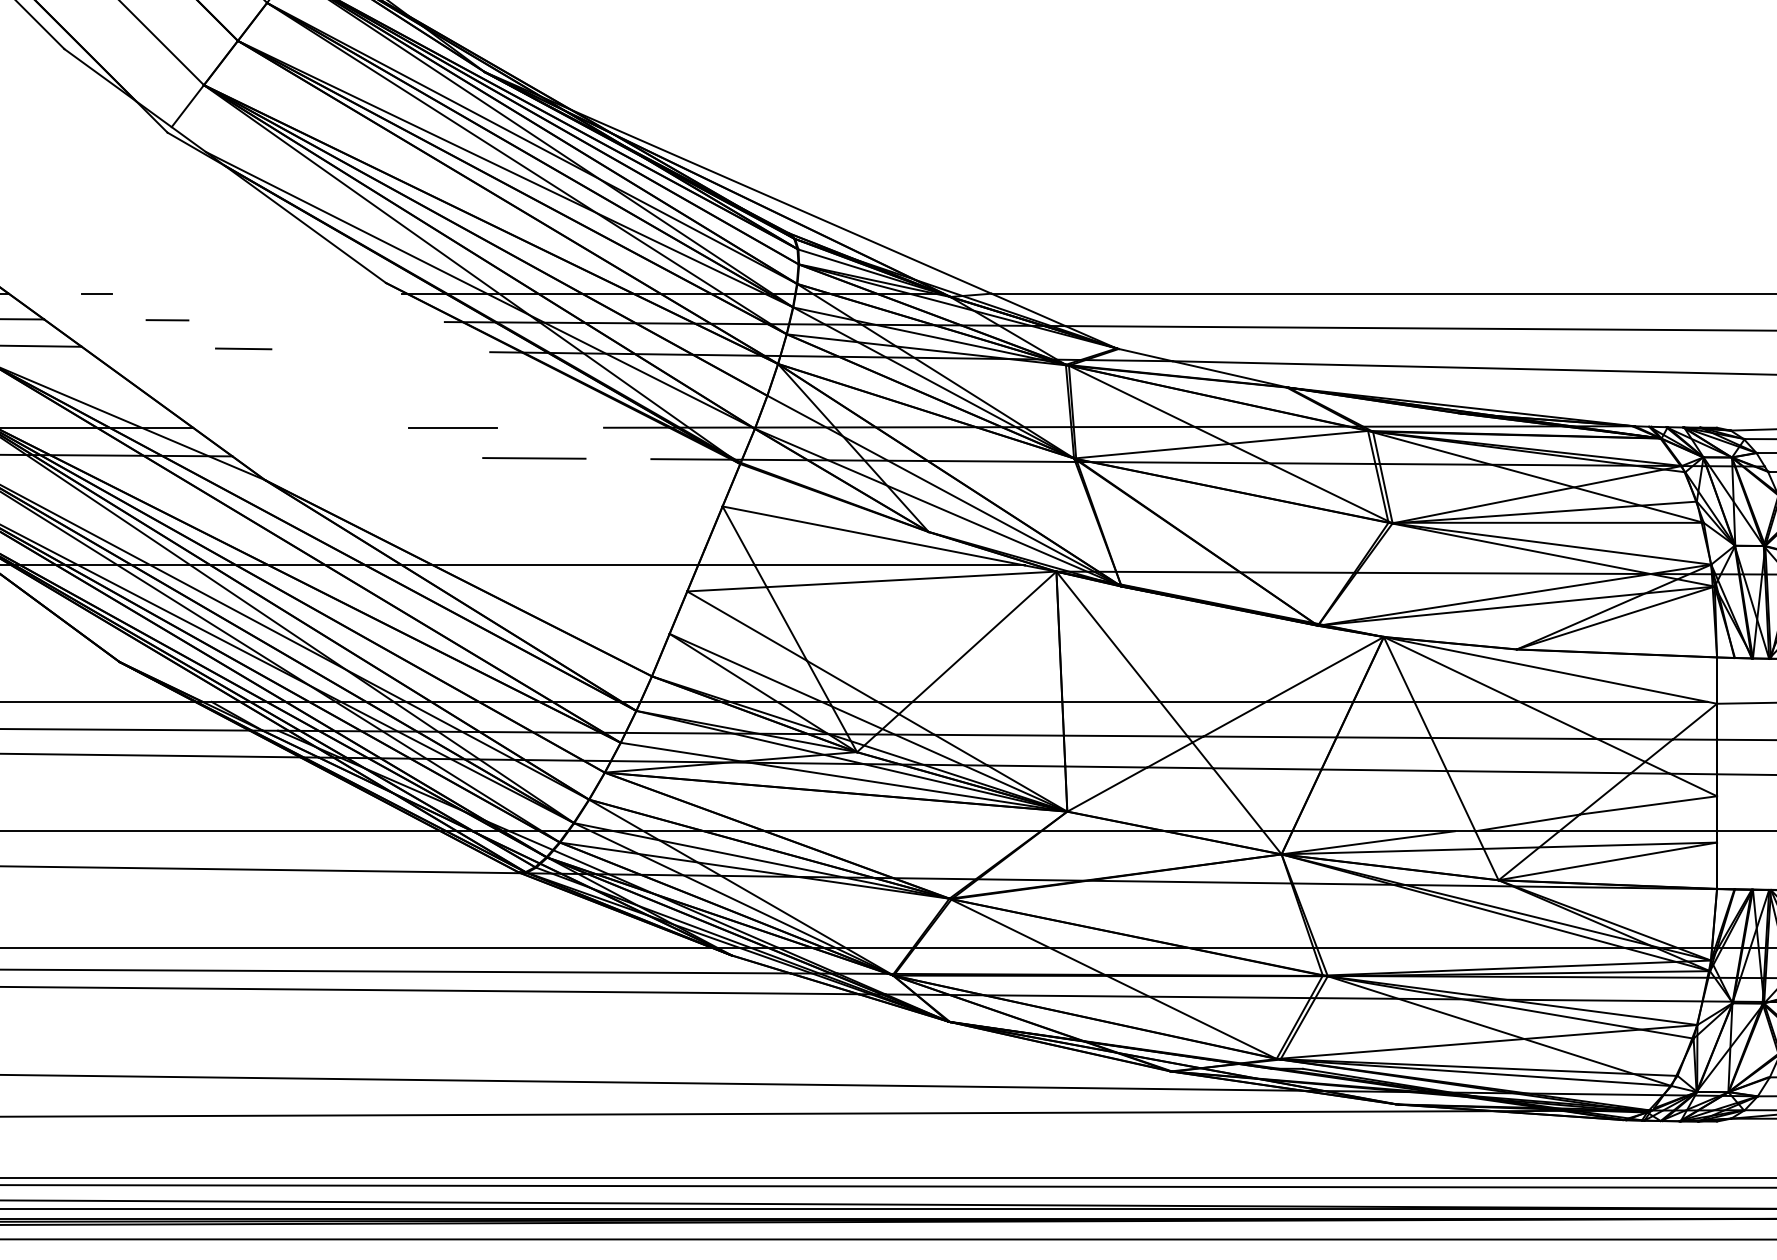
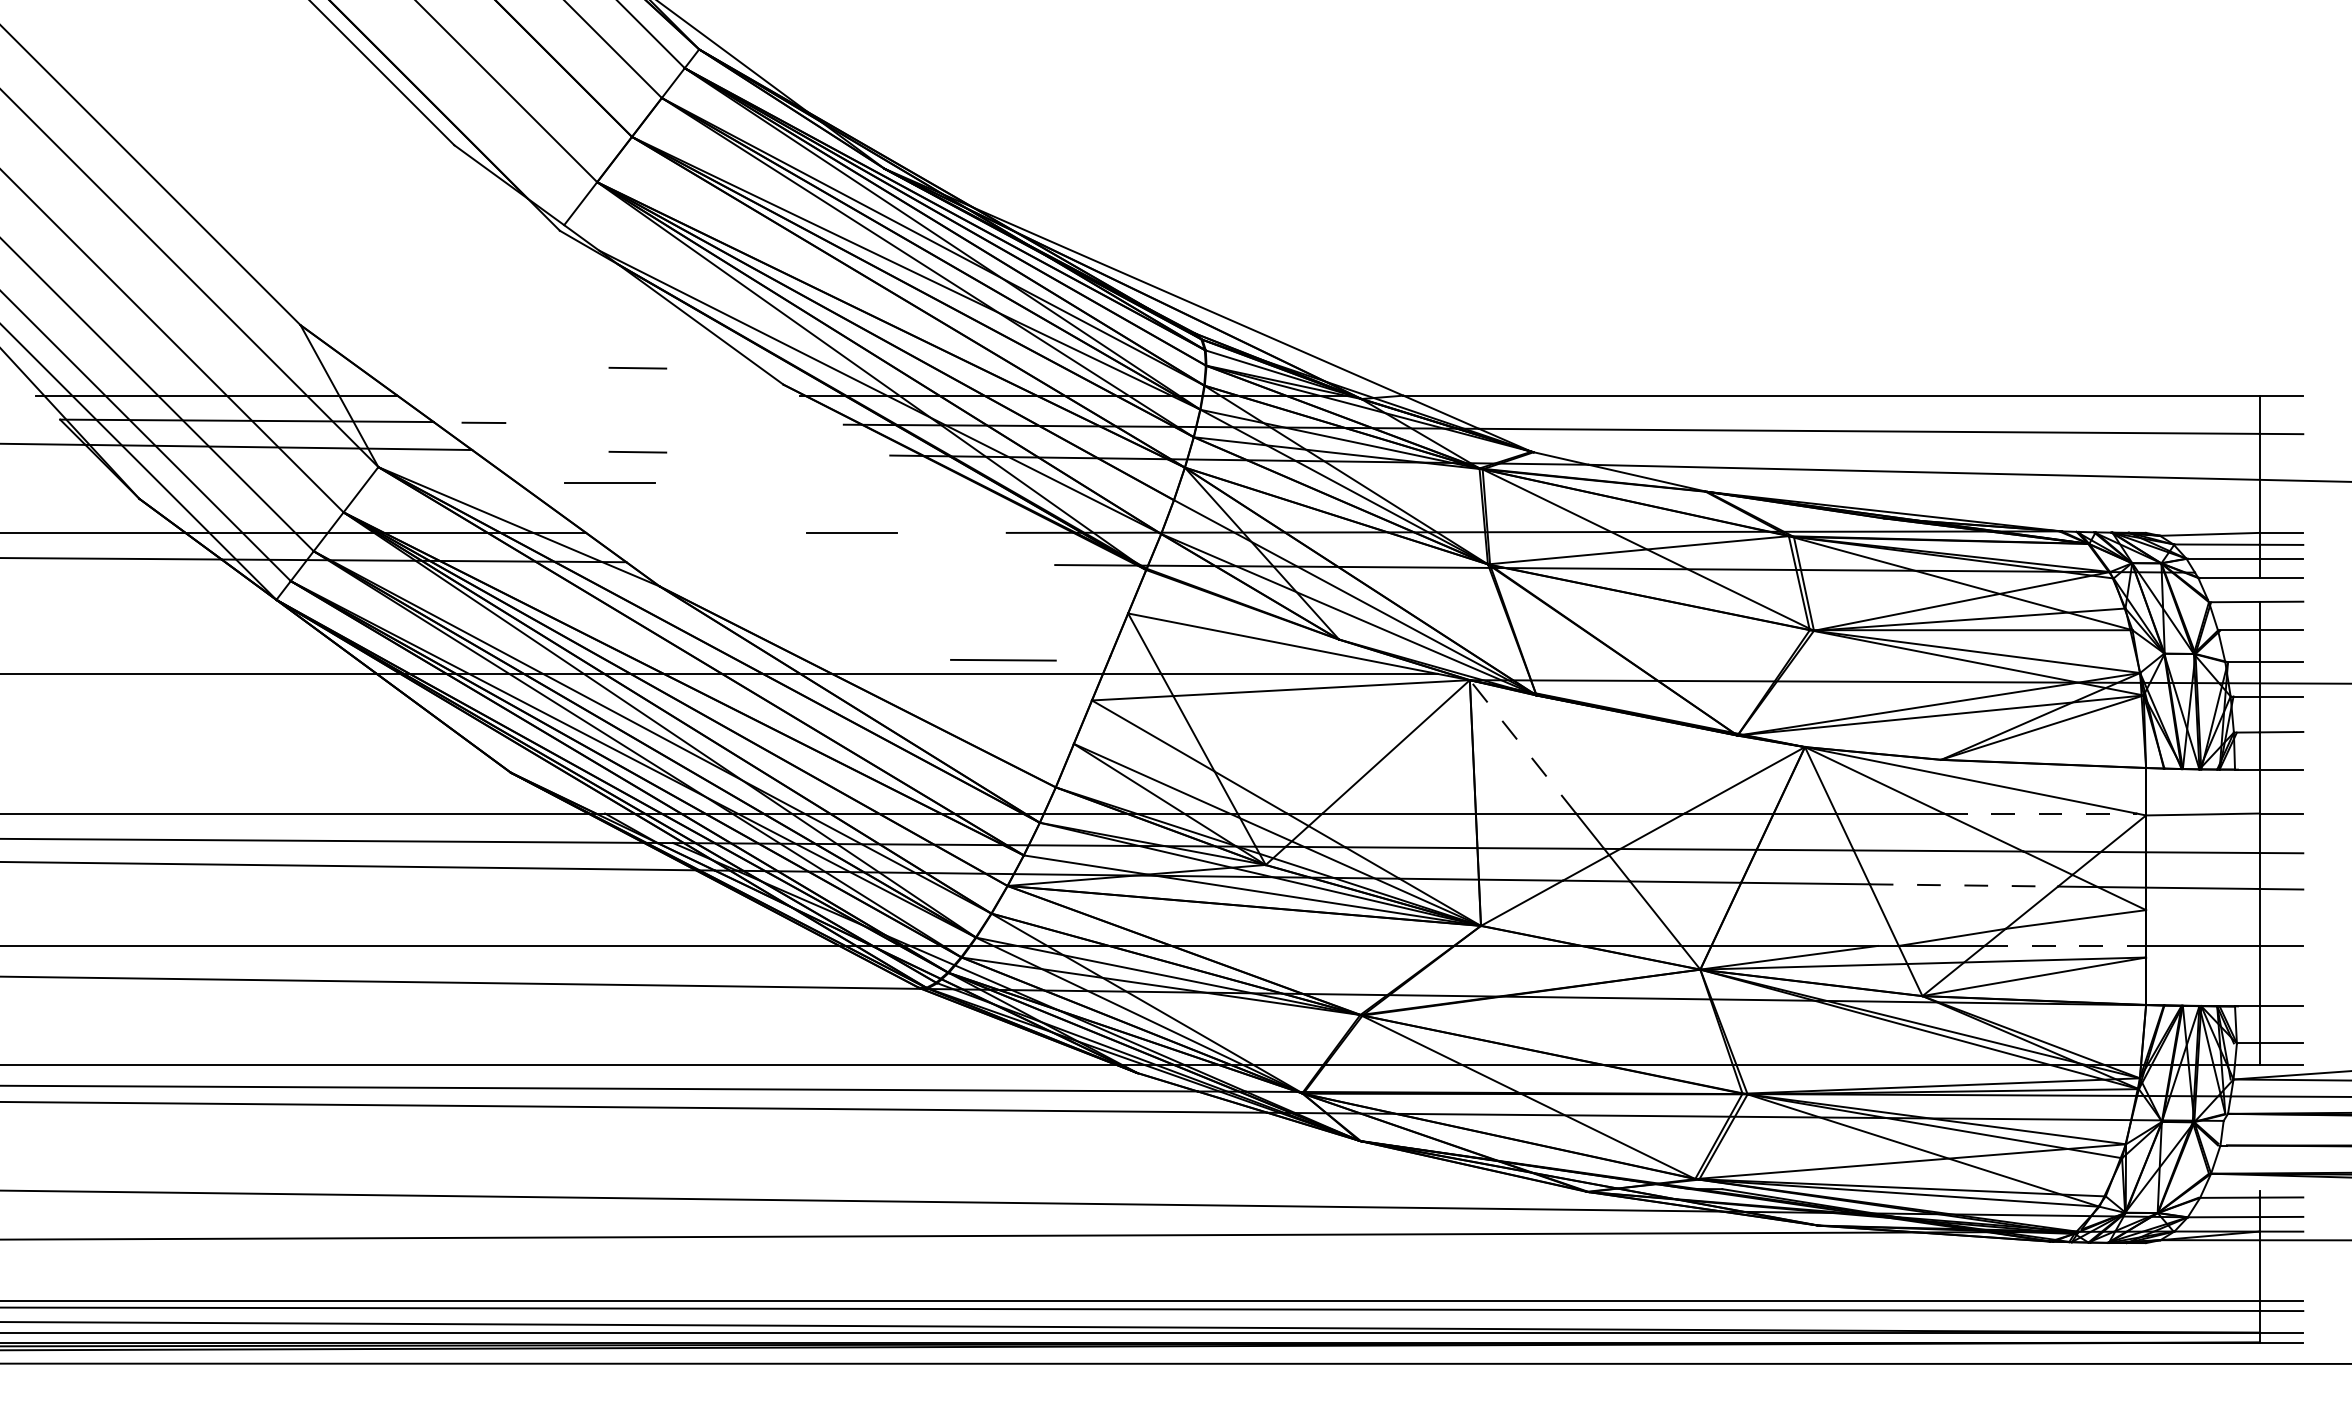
line: (243, 266) -> (637, 367), added
line: (96, 293) -> (487, 395), removed
line: (167, 319) -> (483, 422), moved
line: (215, 378) -> (609, 482), added
line: (534, 458) -> (1003, 660), moved
line: (1107, 636) -> (1522, 746), solid -> dashed
line: (1613, 701) -> (2040, 813), solid -> dashed
line: (1539, 772) -> (1964, 885), solid -> dashed
line: (1638, 830) -> (2065, 945), solid -> dashed

